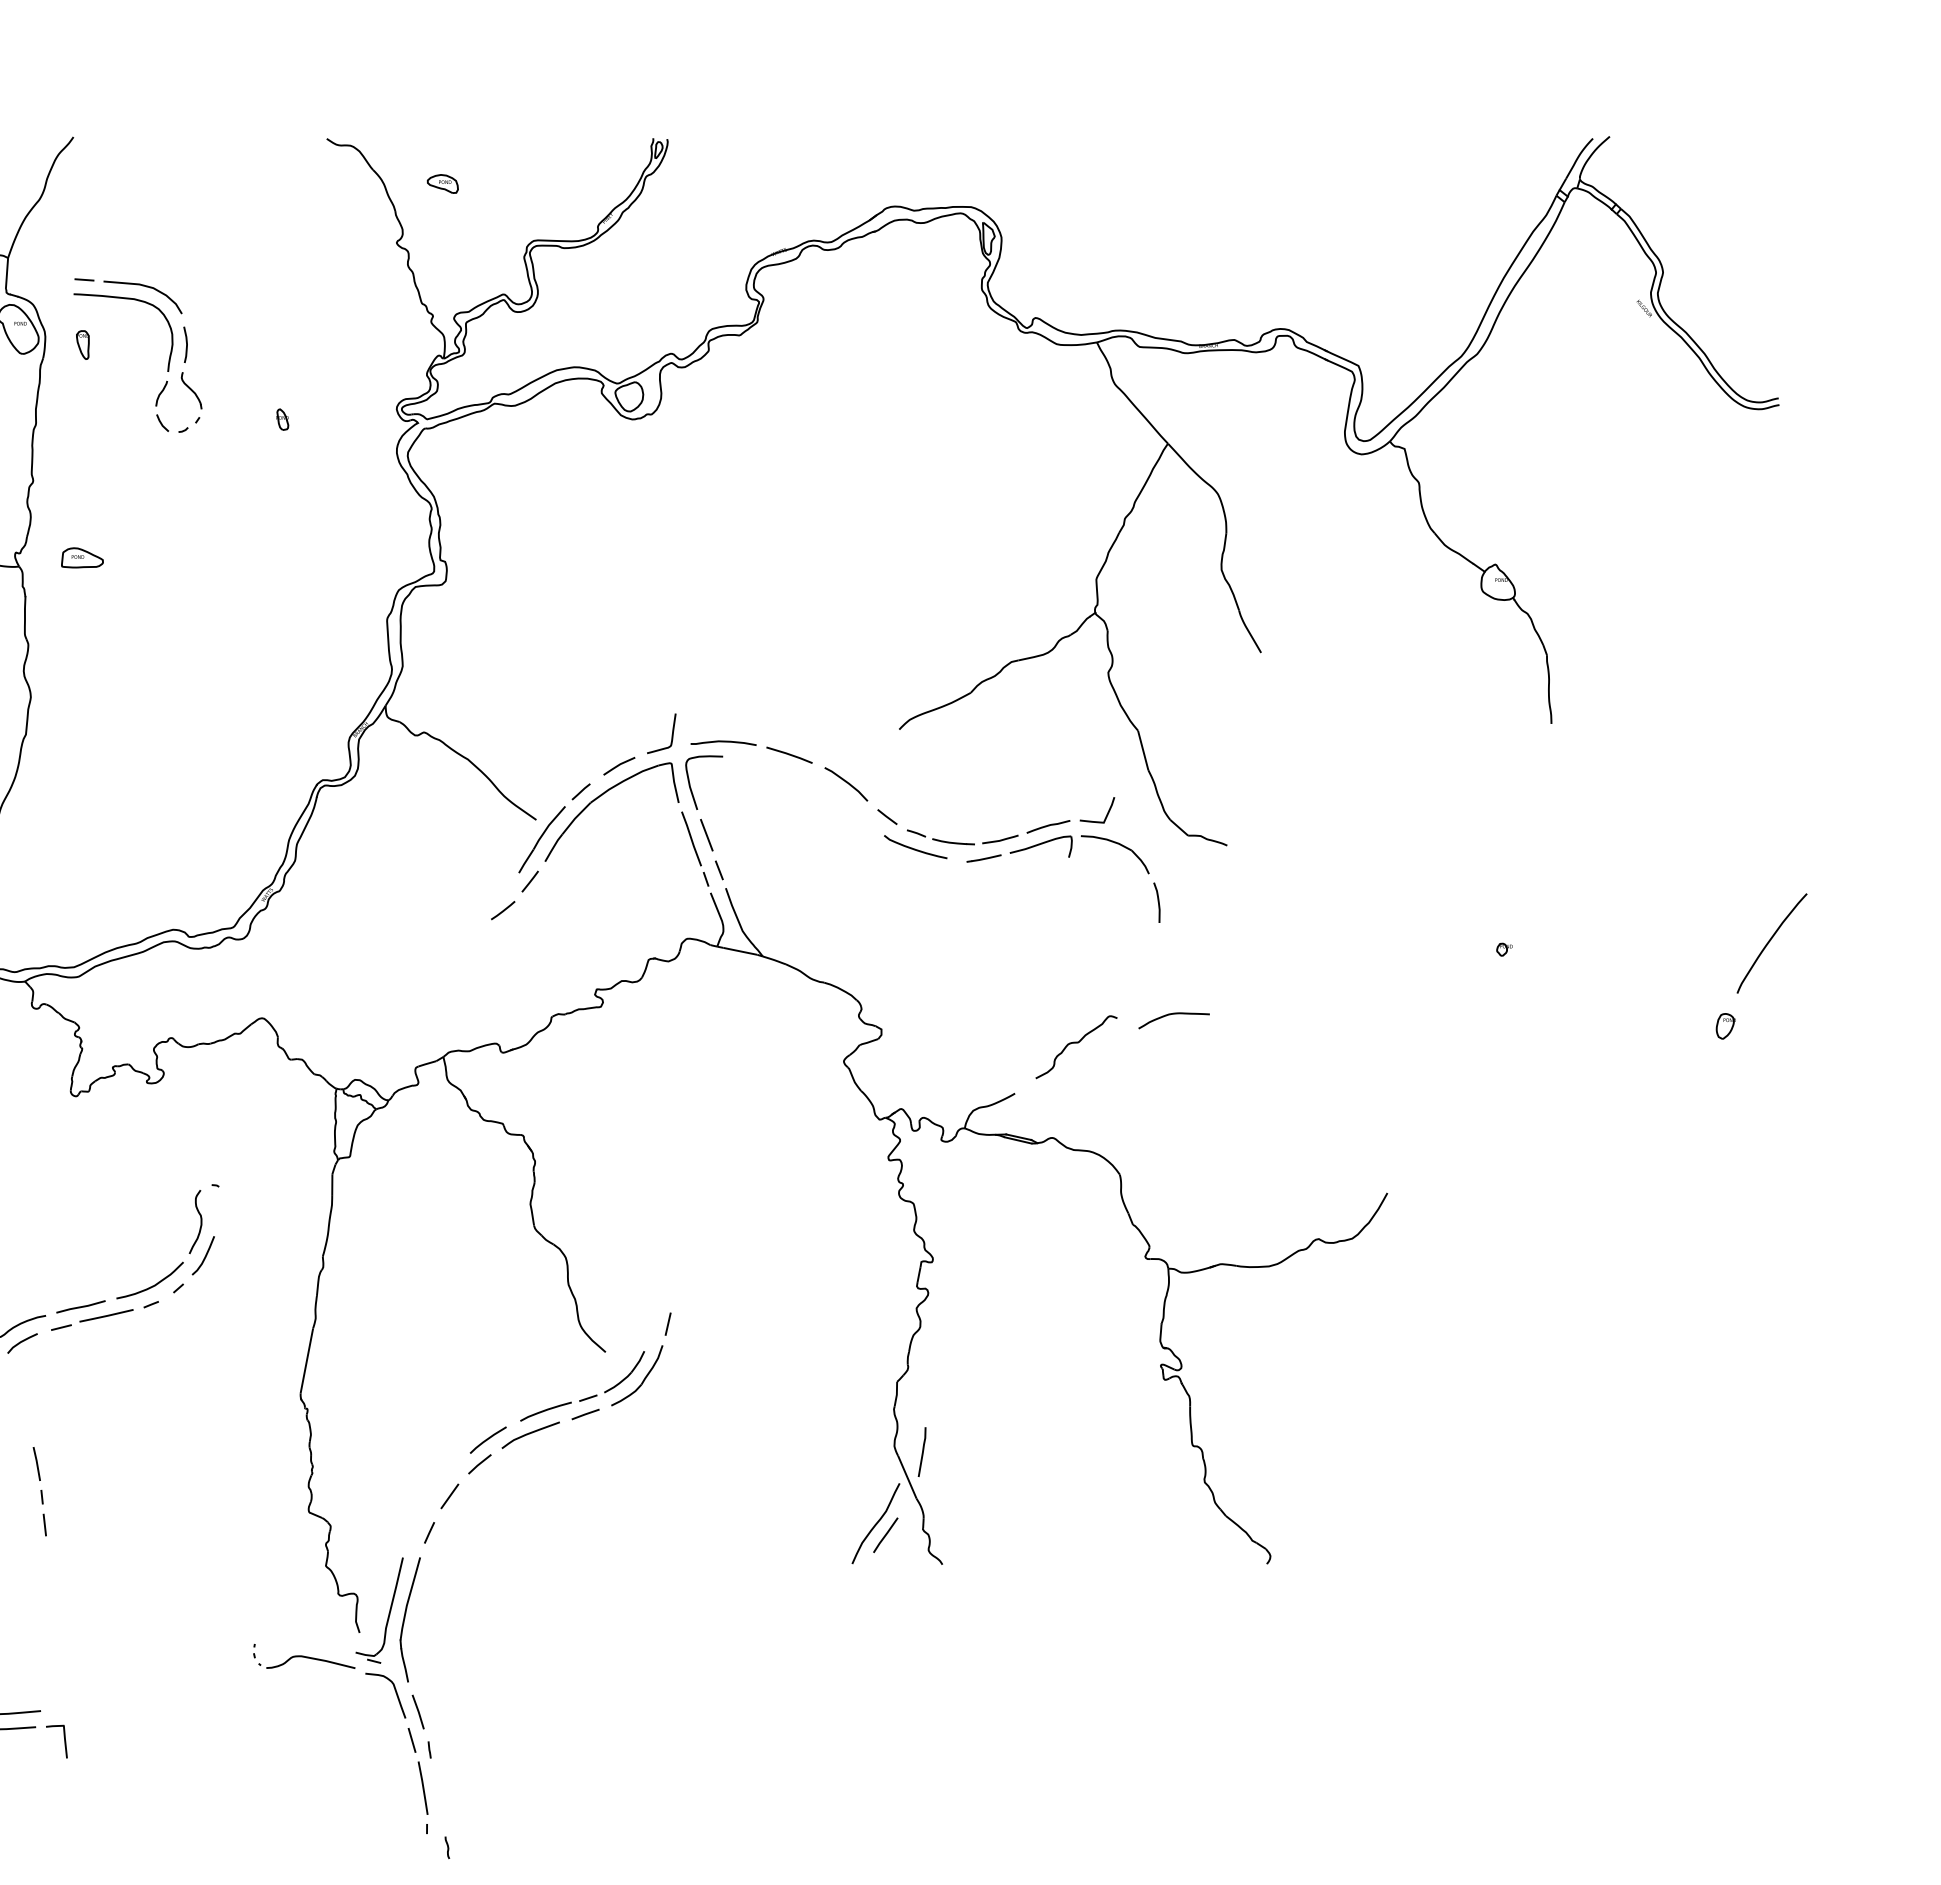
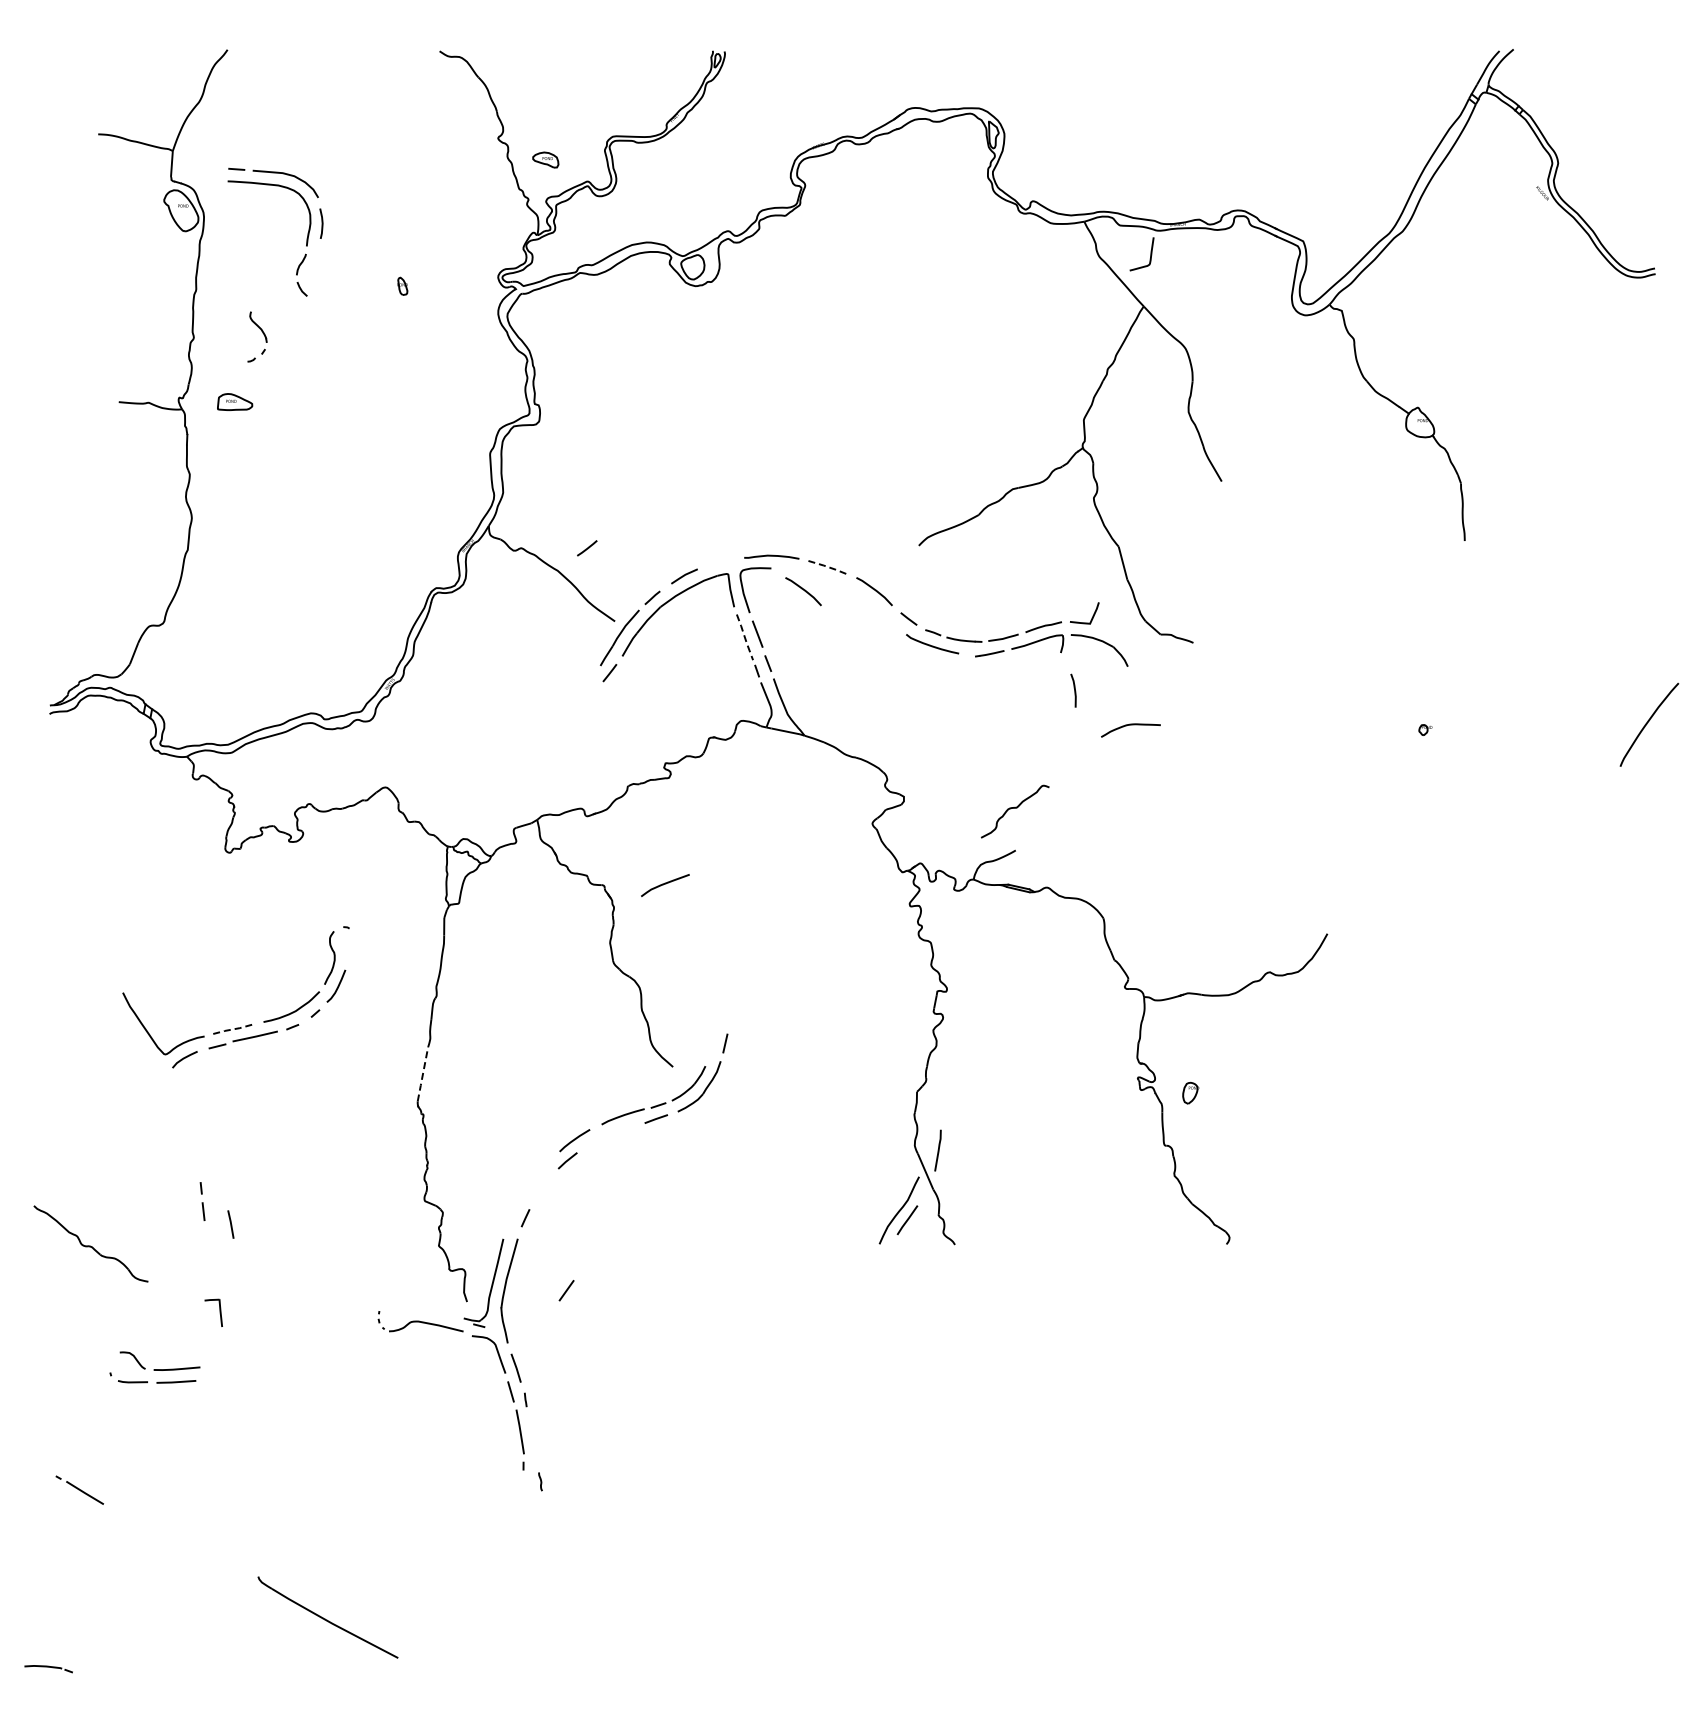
part: (442, 183) -> (545, 159), moved
part: (82, 344) -> (235, 223), removed
part: (190, 401) -> (257, 336), moved
curve: (671, 734) -> (1150, 254), moved
line: (790, 754) -> (827, 566), solid -> dashed
curve: (761, 782) -> (803, 590), added
line: (691, 839) -> (744, 637), solid -> dashed
curve: (1158, 902) -> (1074, 690), moved
line: (503, 910) -> (587, 548), moved
curve: (1173, 1014) -> (1130, 725), moved
part: (1725, 1025) -> (1190, 1092), moved
curve: (1075, 1043) -> (1014, 808), moved
line: (81, 1307) -> (234, 1029), solid -> dashed
line: (306, 1362) -> (422, 1075), solid -> dashed
curve: (530, 1434) -> (665, 884), moved
line: (36, 1463) -> (230, 1224), moved
line: (449, 1496) -> (566, 1290), moved
part: (56, 1741) -> (213, 1312), moved

